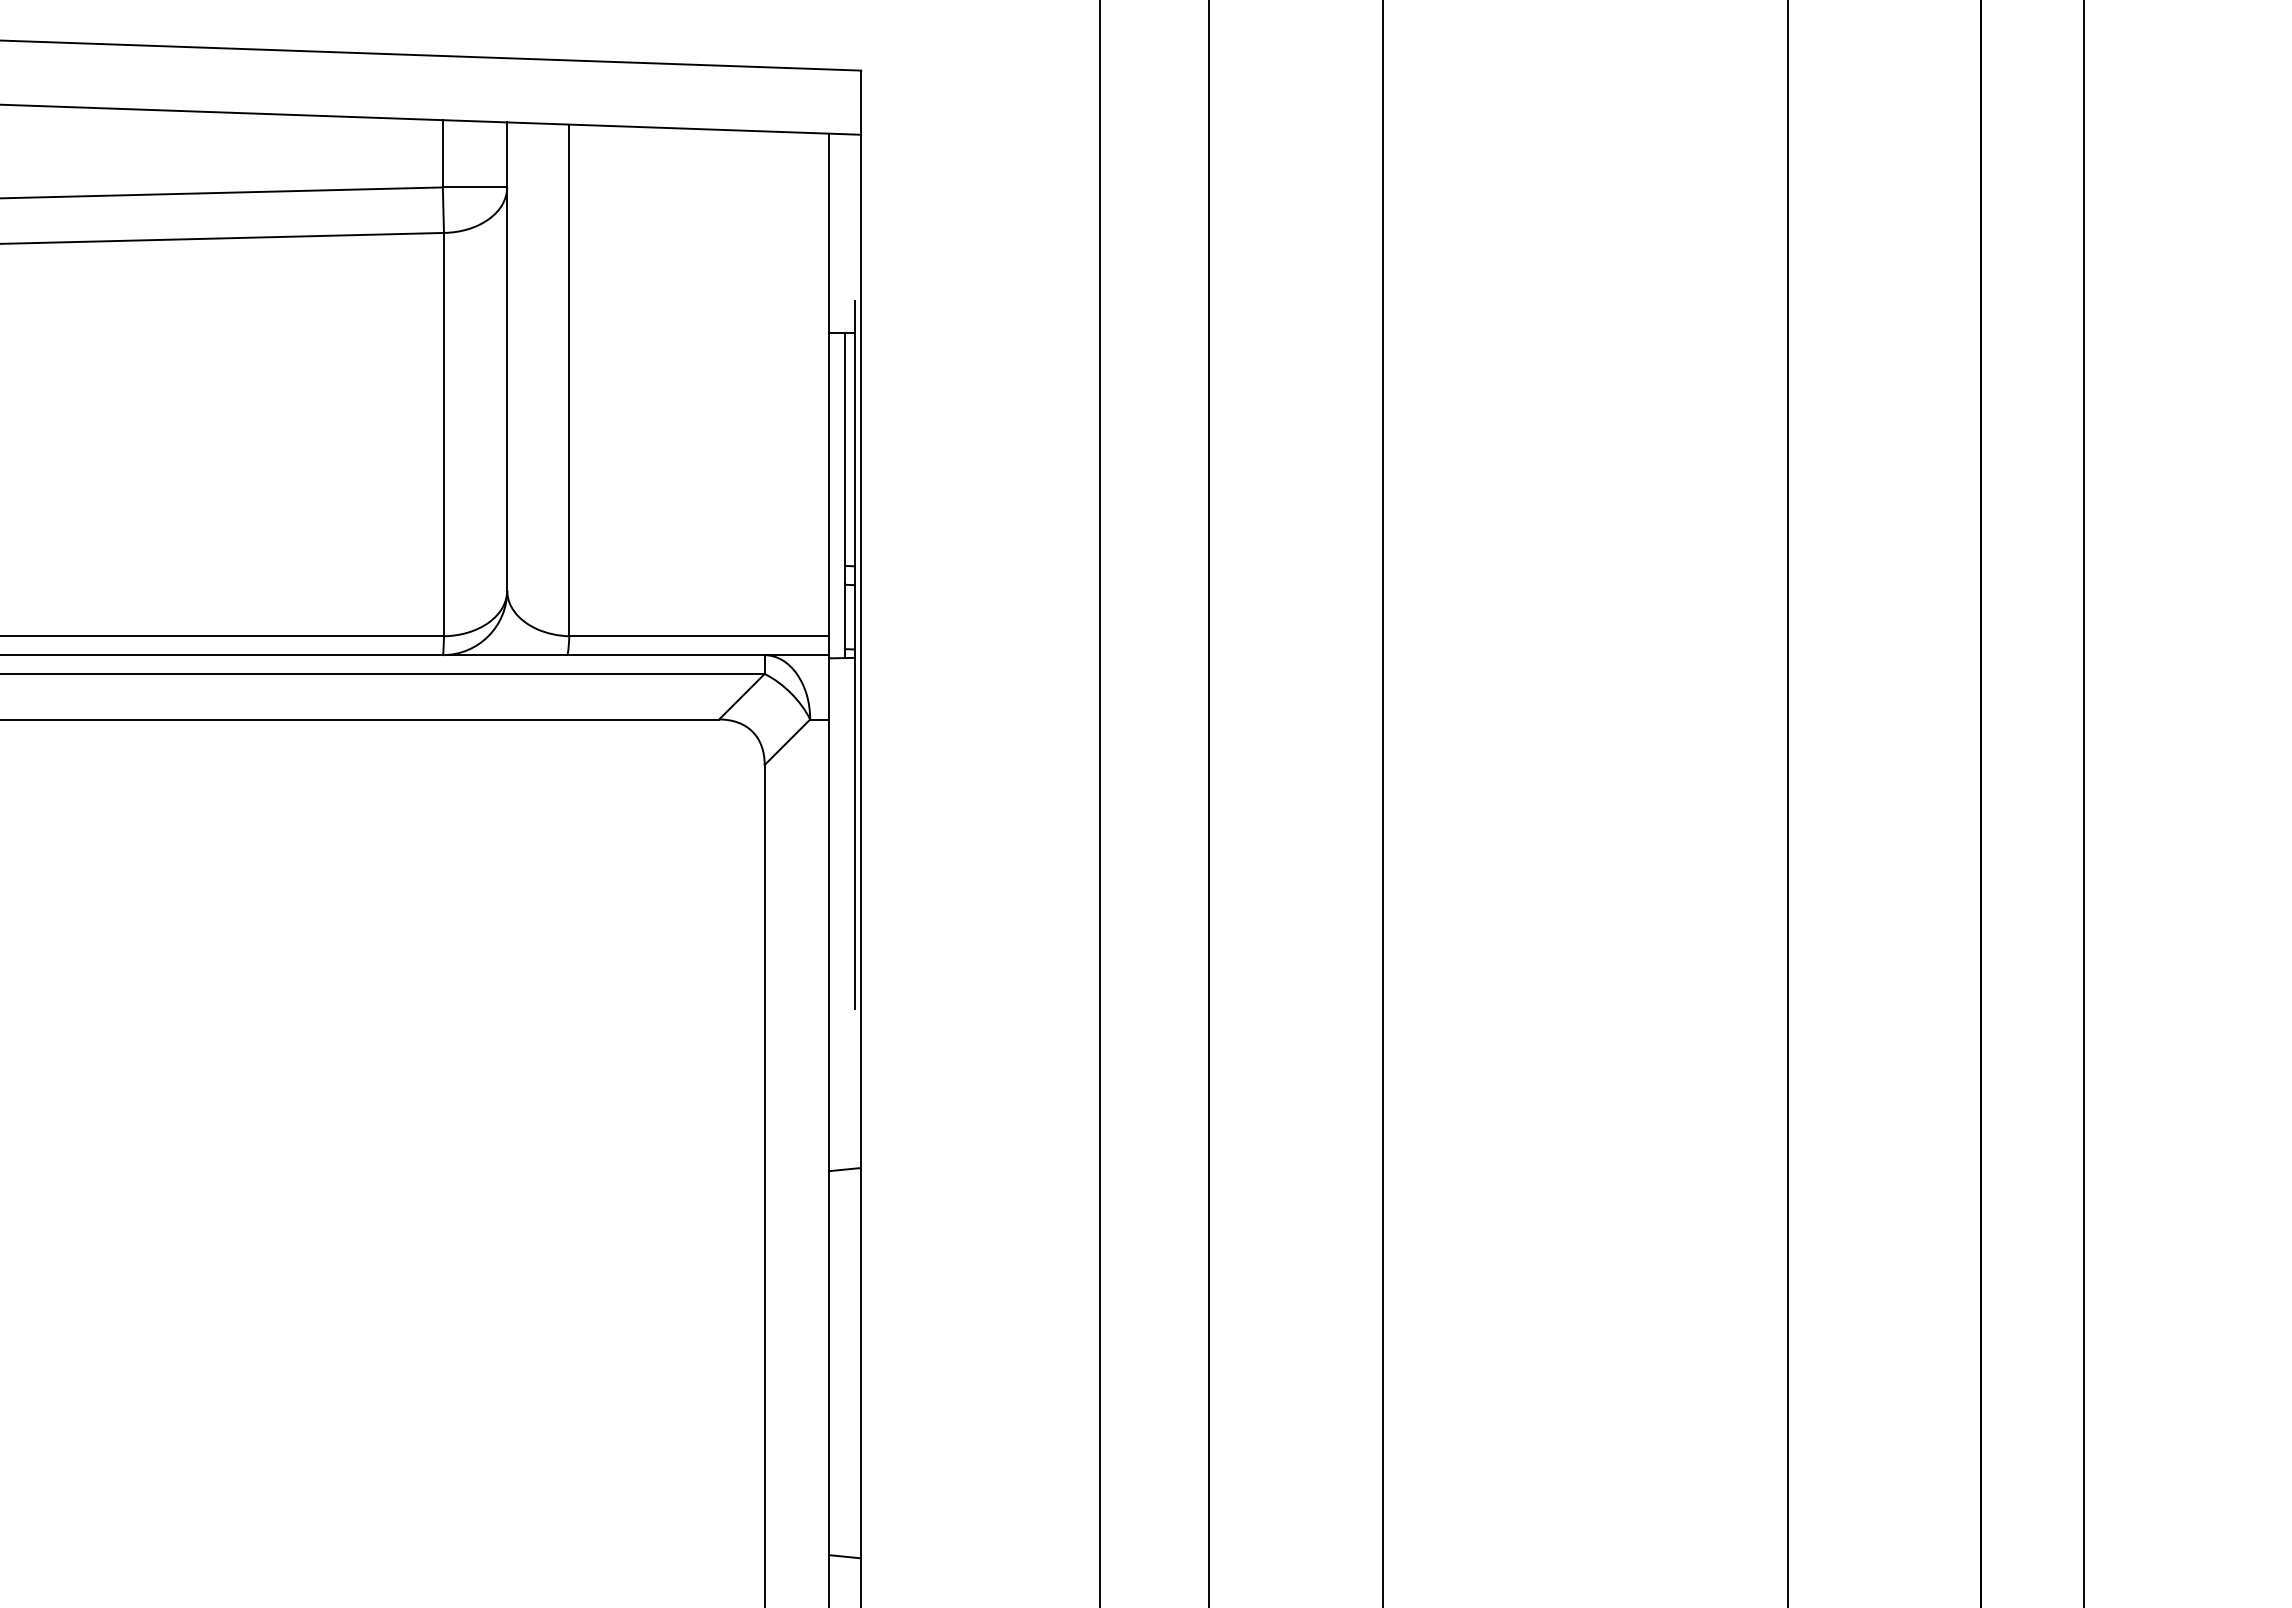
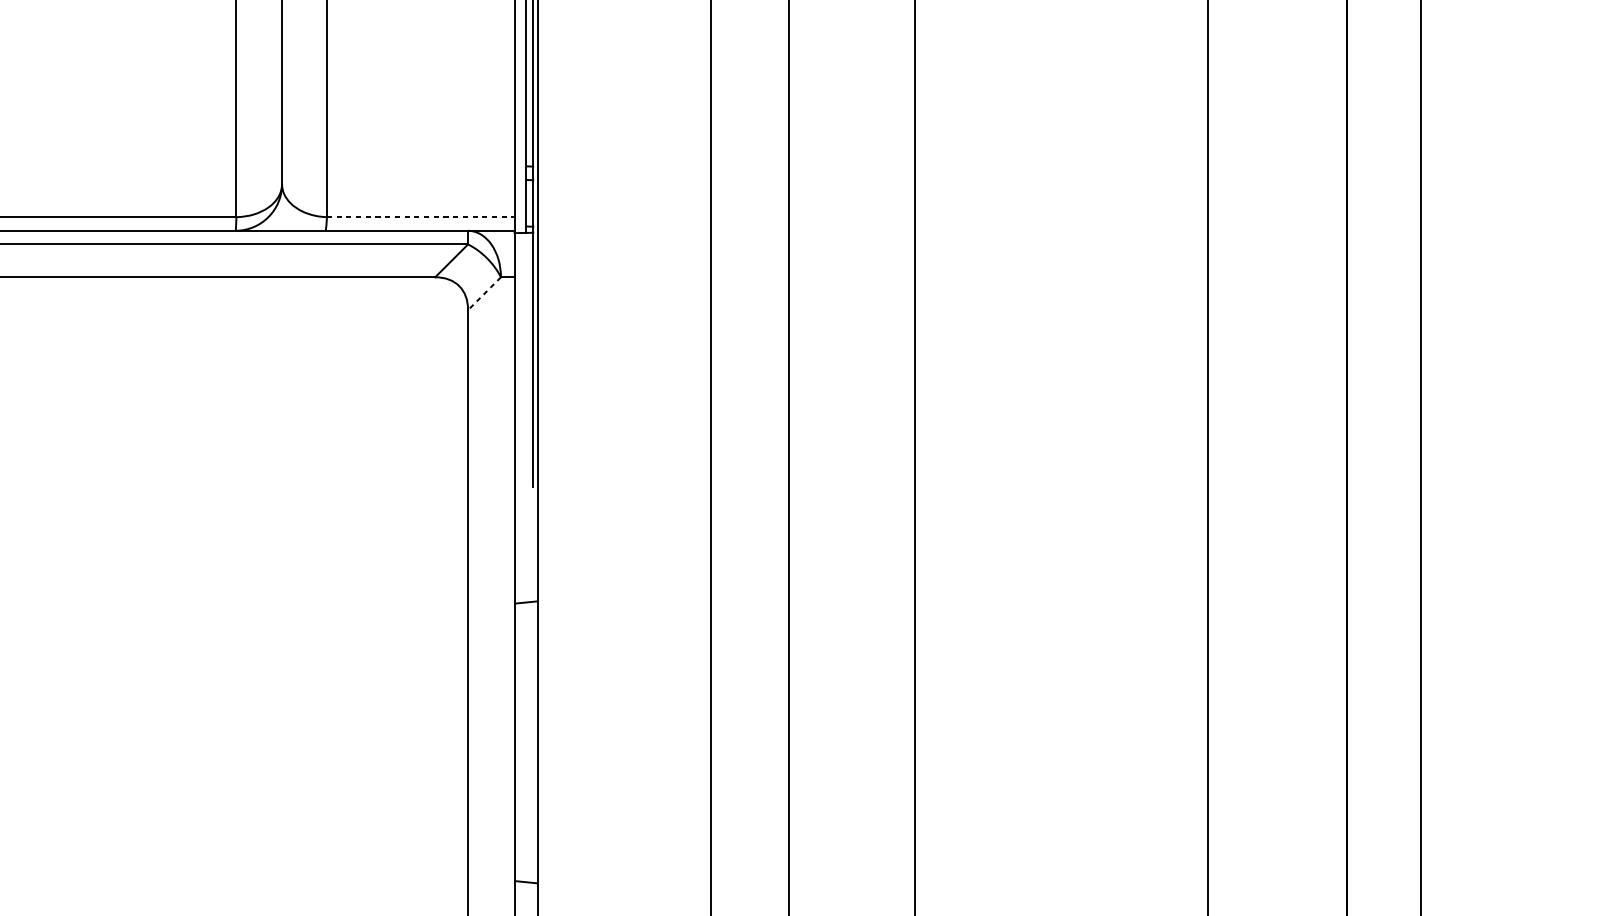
line: (699, 636) -> (420, 217), solid -> dashed
line: (787, 742) -> (484, 293), solid -> dashed

